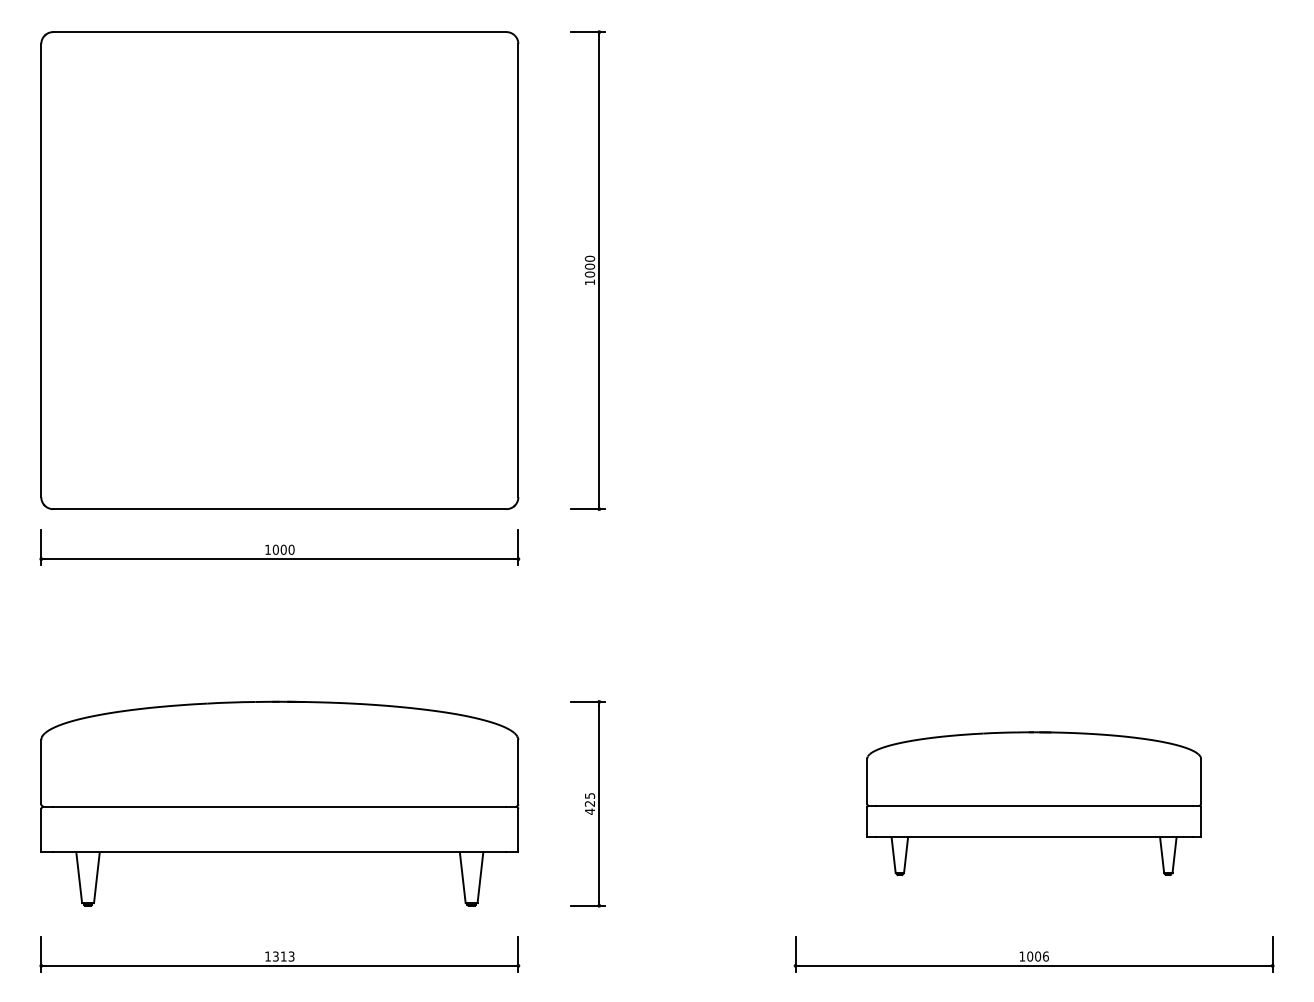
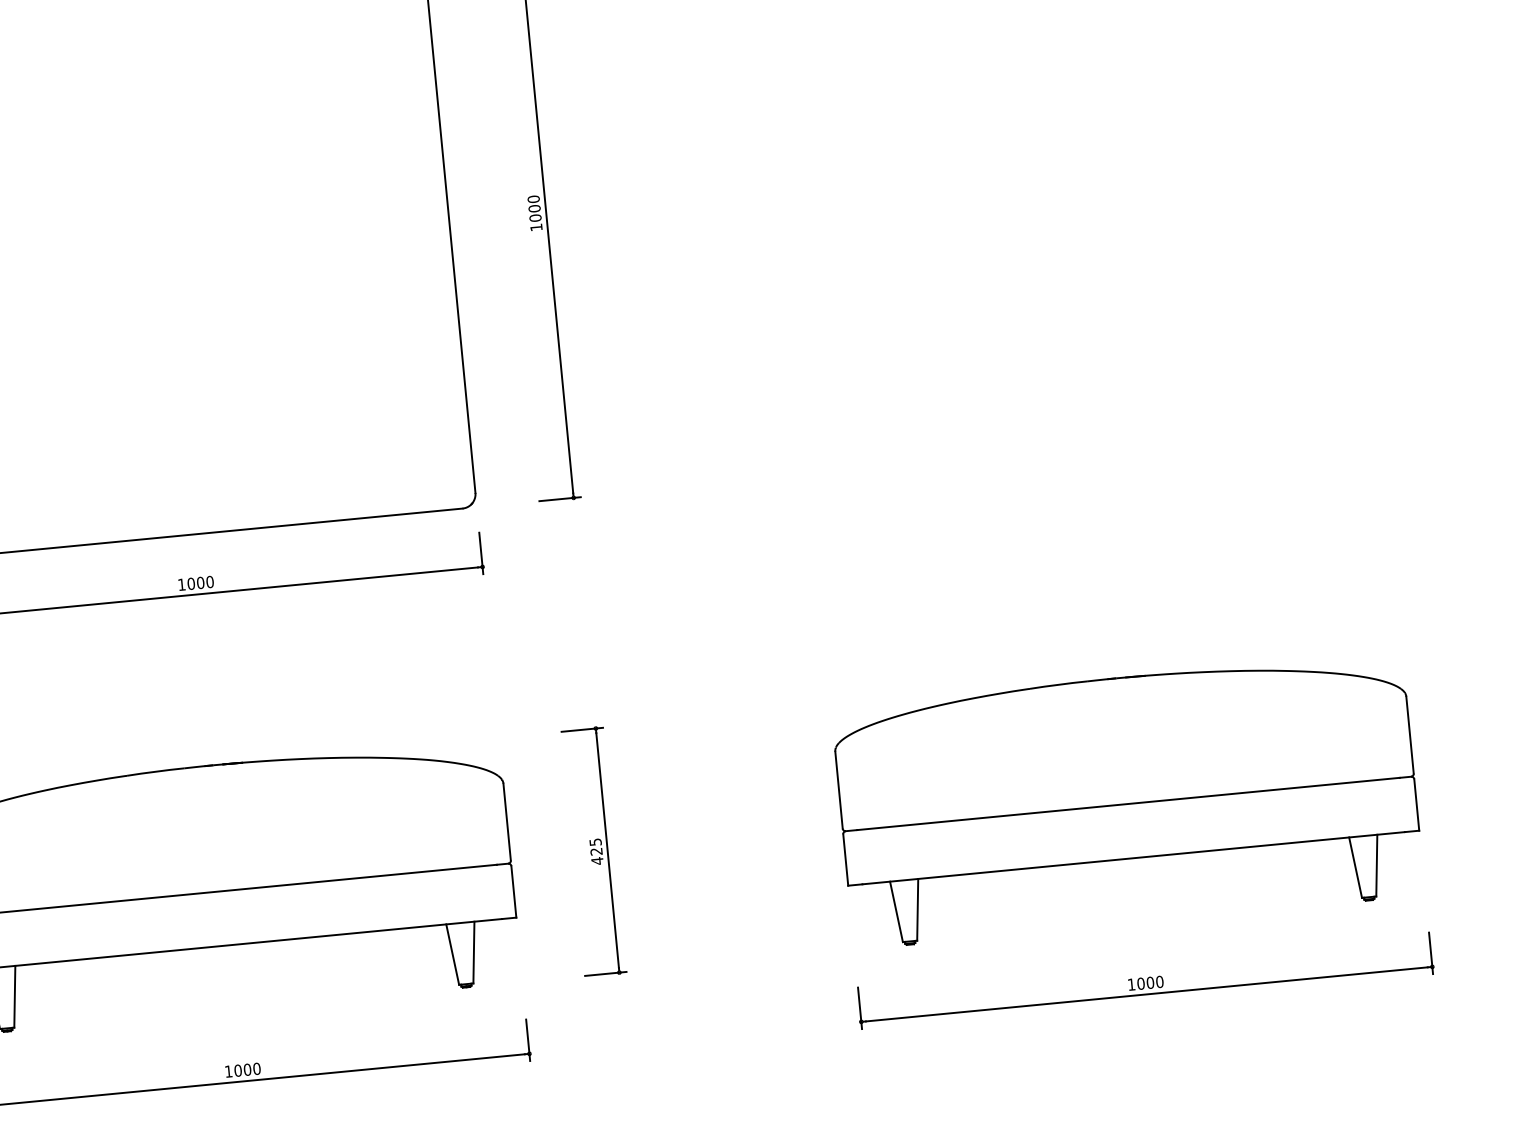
part: (1033, 803) -> (1127, 800), size x1.43
text: (283, 956) -> (247, 1069), 1313 -> 1000
text: (1045, 956) -> (1159, 981), 1006 -> 1000

